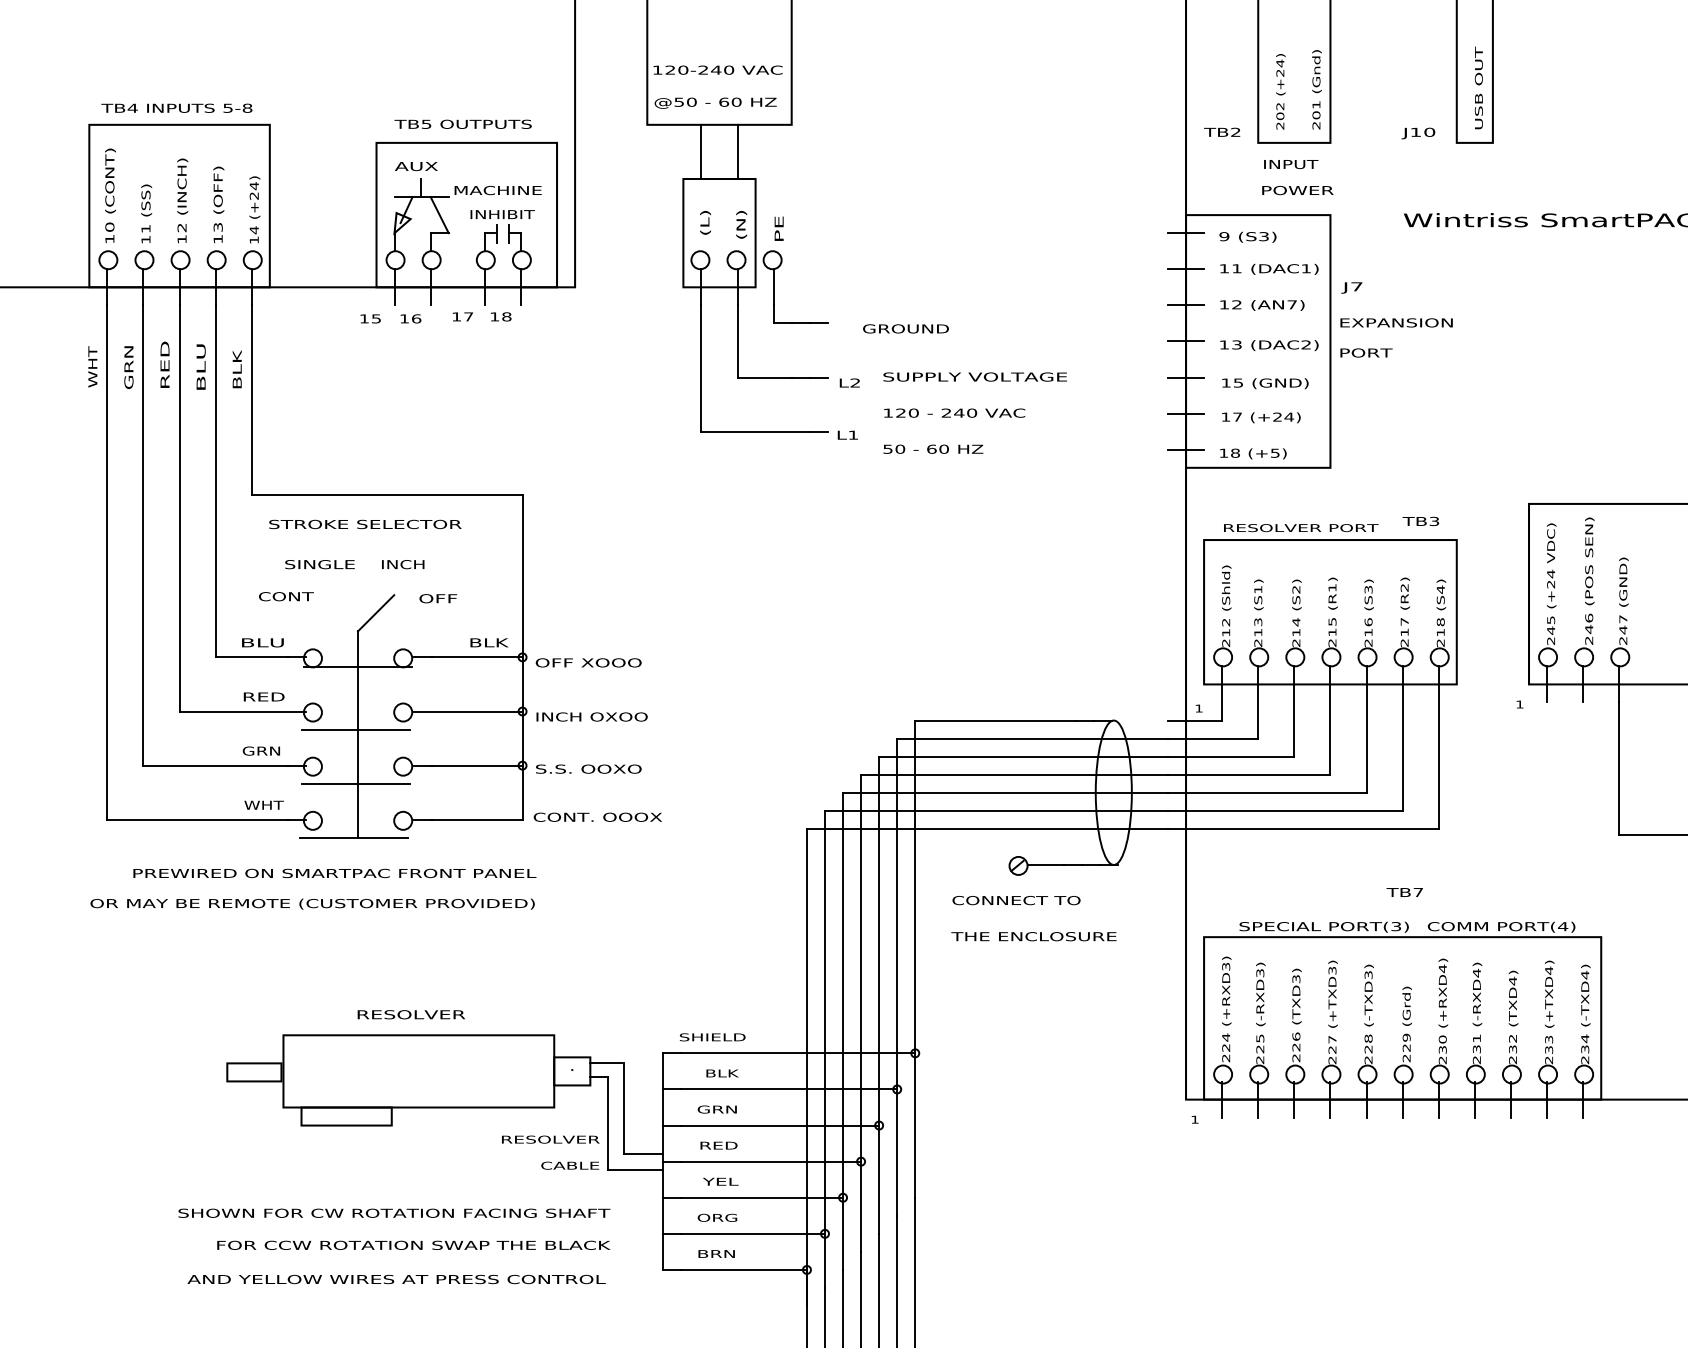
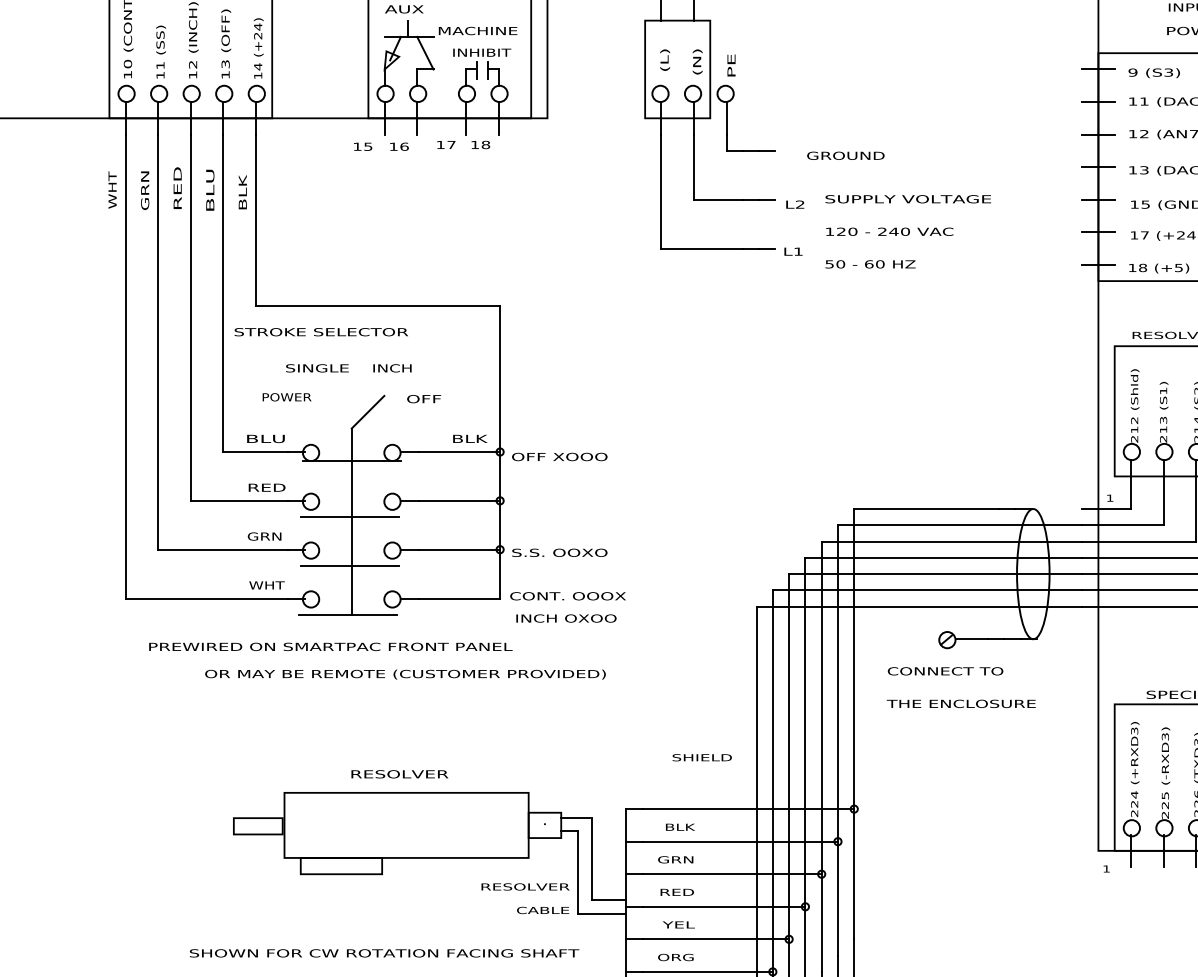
text: (365, 524) -> (321, 332), moved
text: (286, 596) -> (287, 397), CONT -> POWER
text: (591, 716) -> (565, 618), moved
text: (312, 903) -> (405, 673), moved
text: (712, 1037) -> (702, 757), moved

